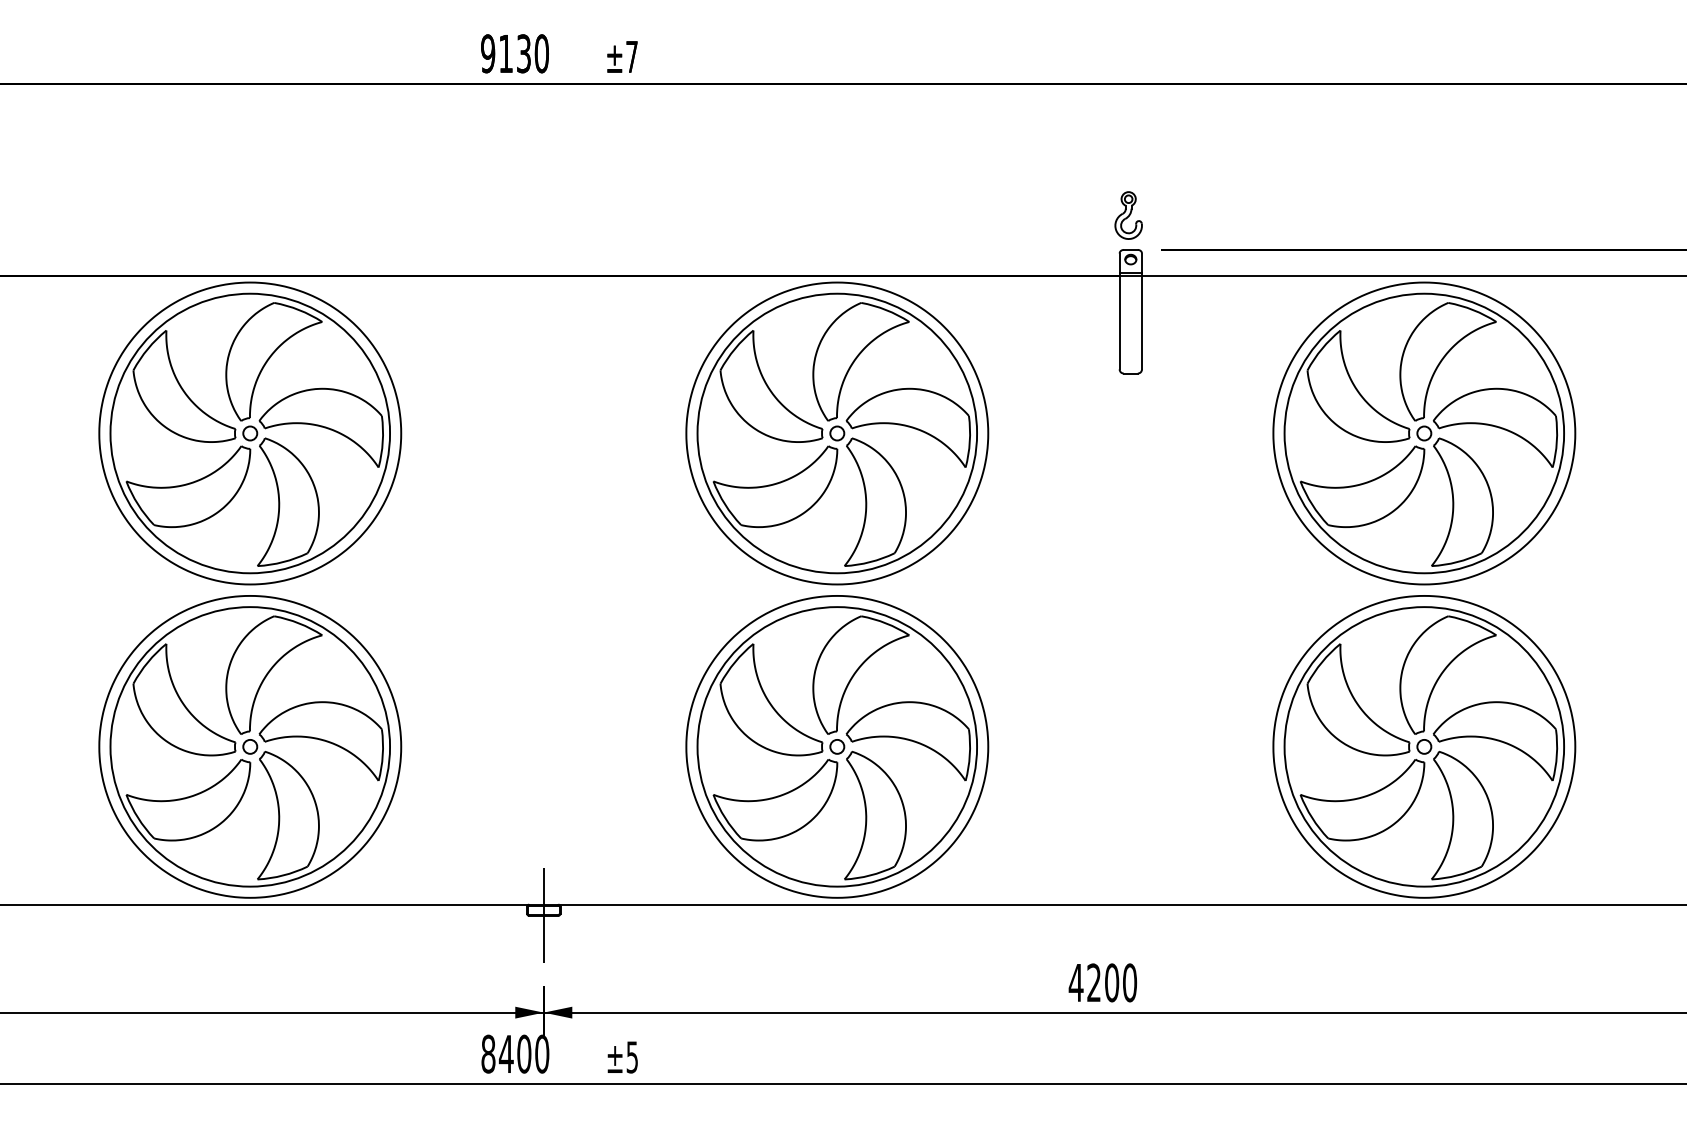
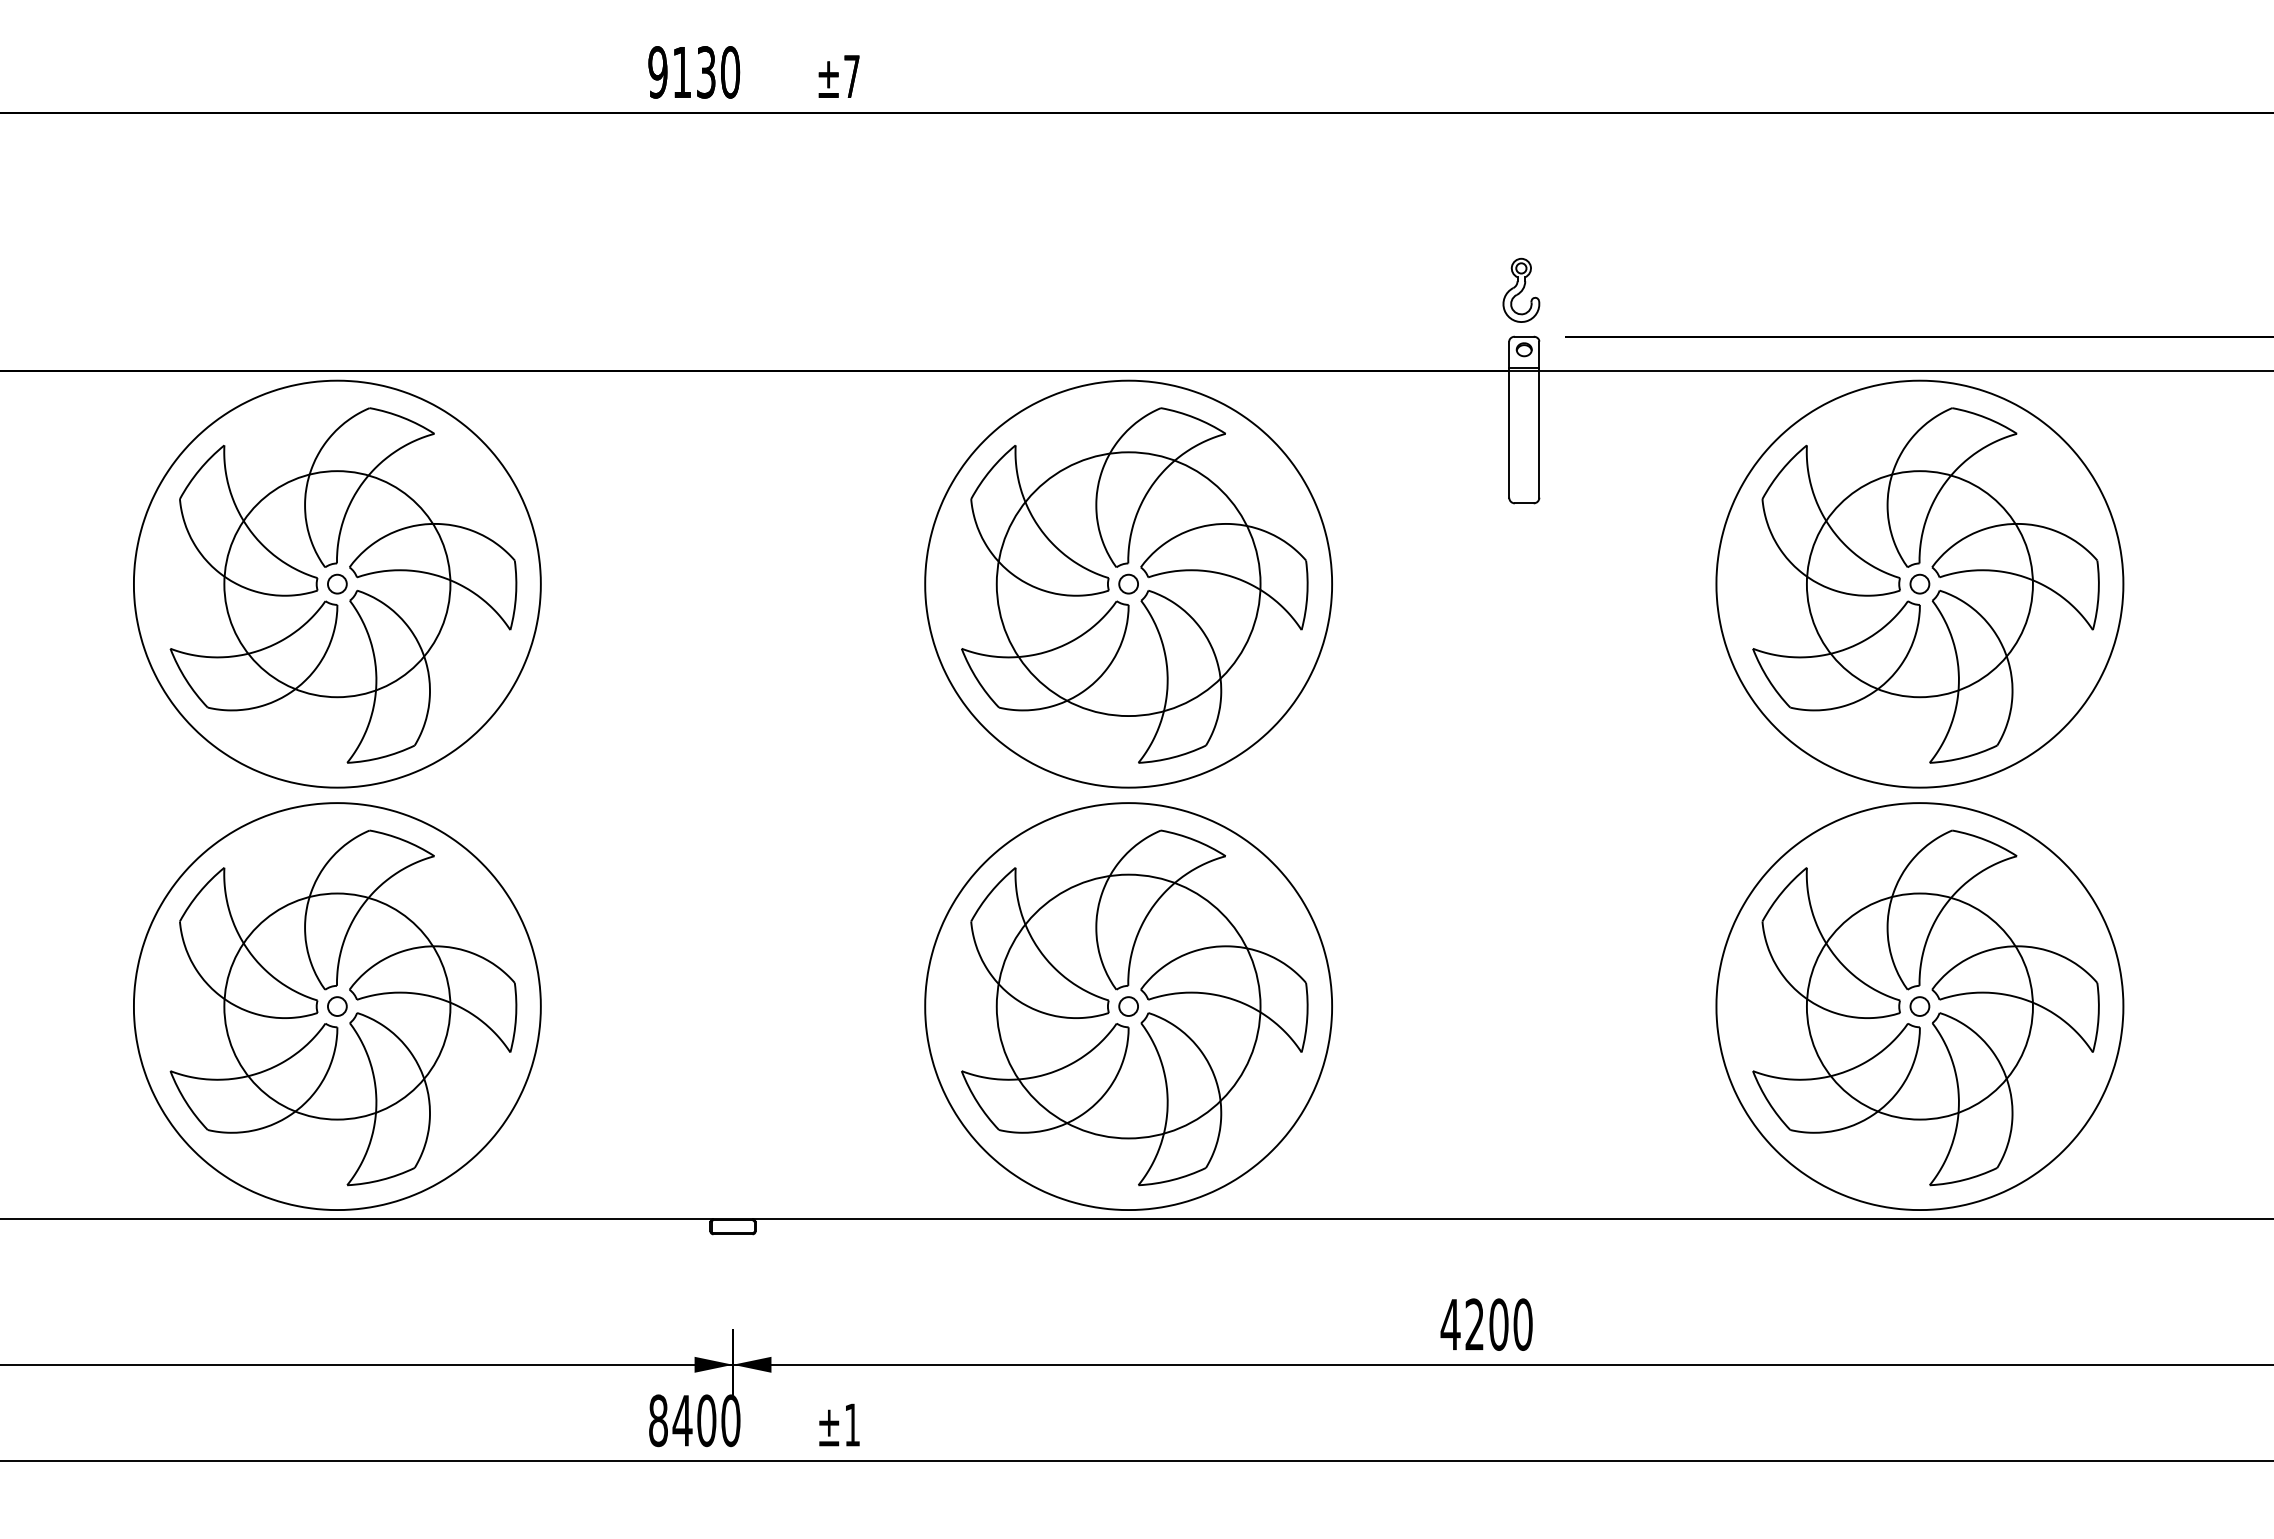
circle: (250, 433) -> (337, 583), size x0.6
circle: (837, 433) -> (1128, 583), size x0.7
circle: (1424, 433) -> (1919, 583), size x0.6
circle: (250, 746) -> (337, 1006), size x0.6
circle: (837, 746) -> (1128, 1006), size x0.7
circle: (1424, 746) -> (1919, 1006), size x0.6
line: (544, 915) -> (733, 1233), removed
text: (632, 1056) -> (852, 1424), ±5 -> ±1

